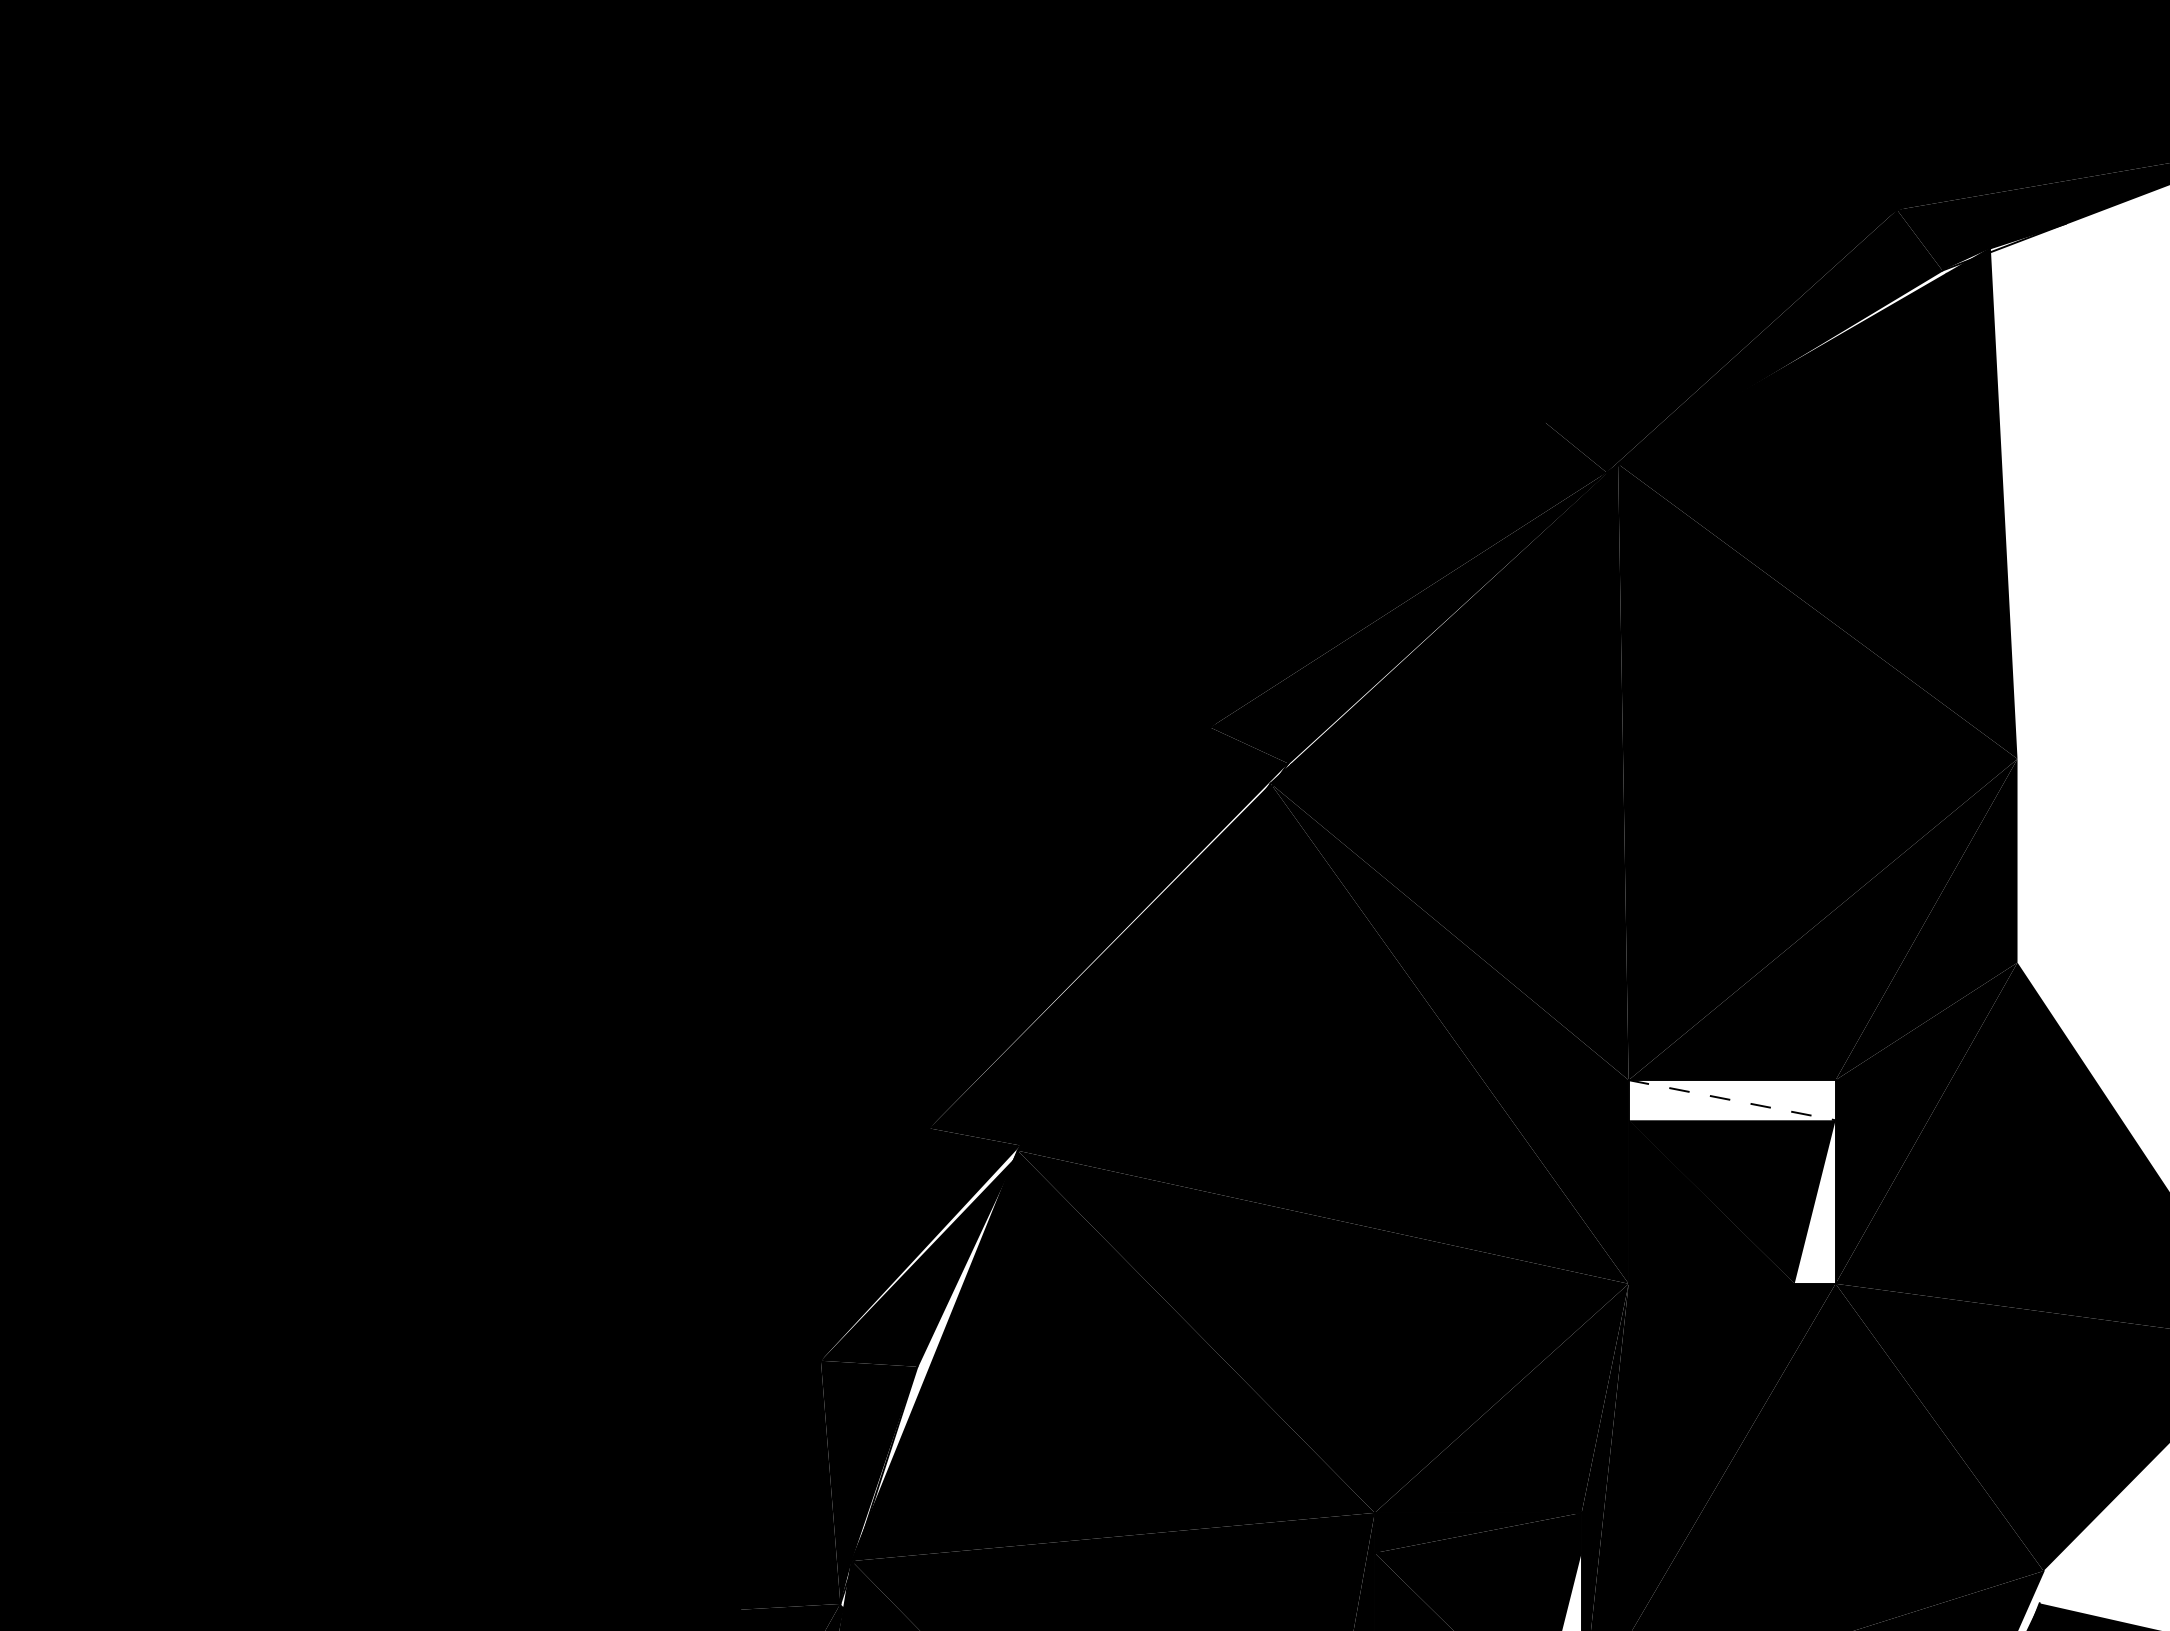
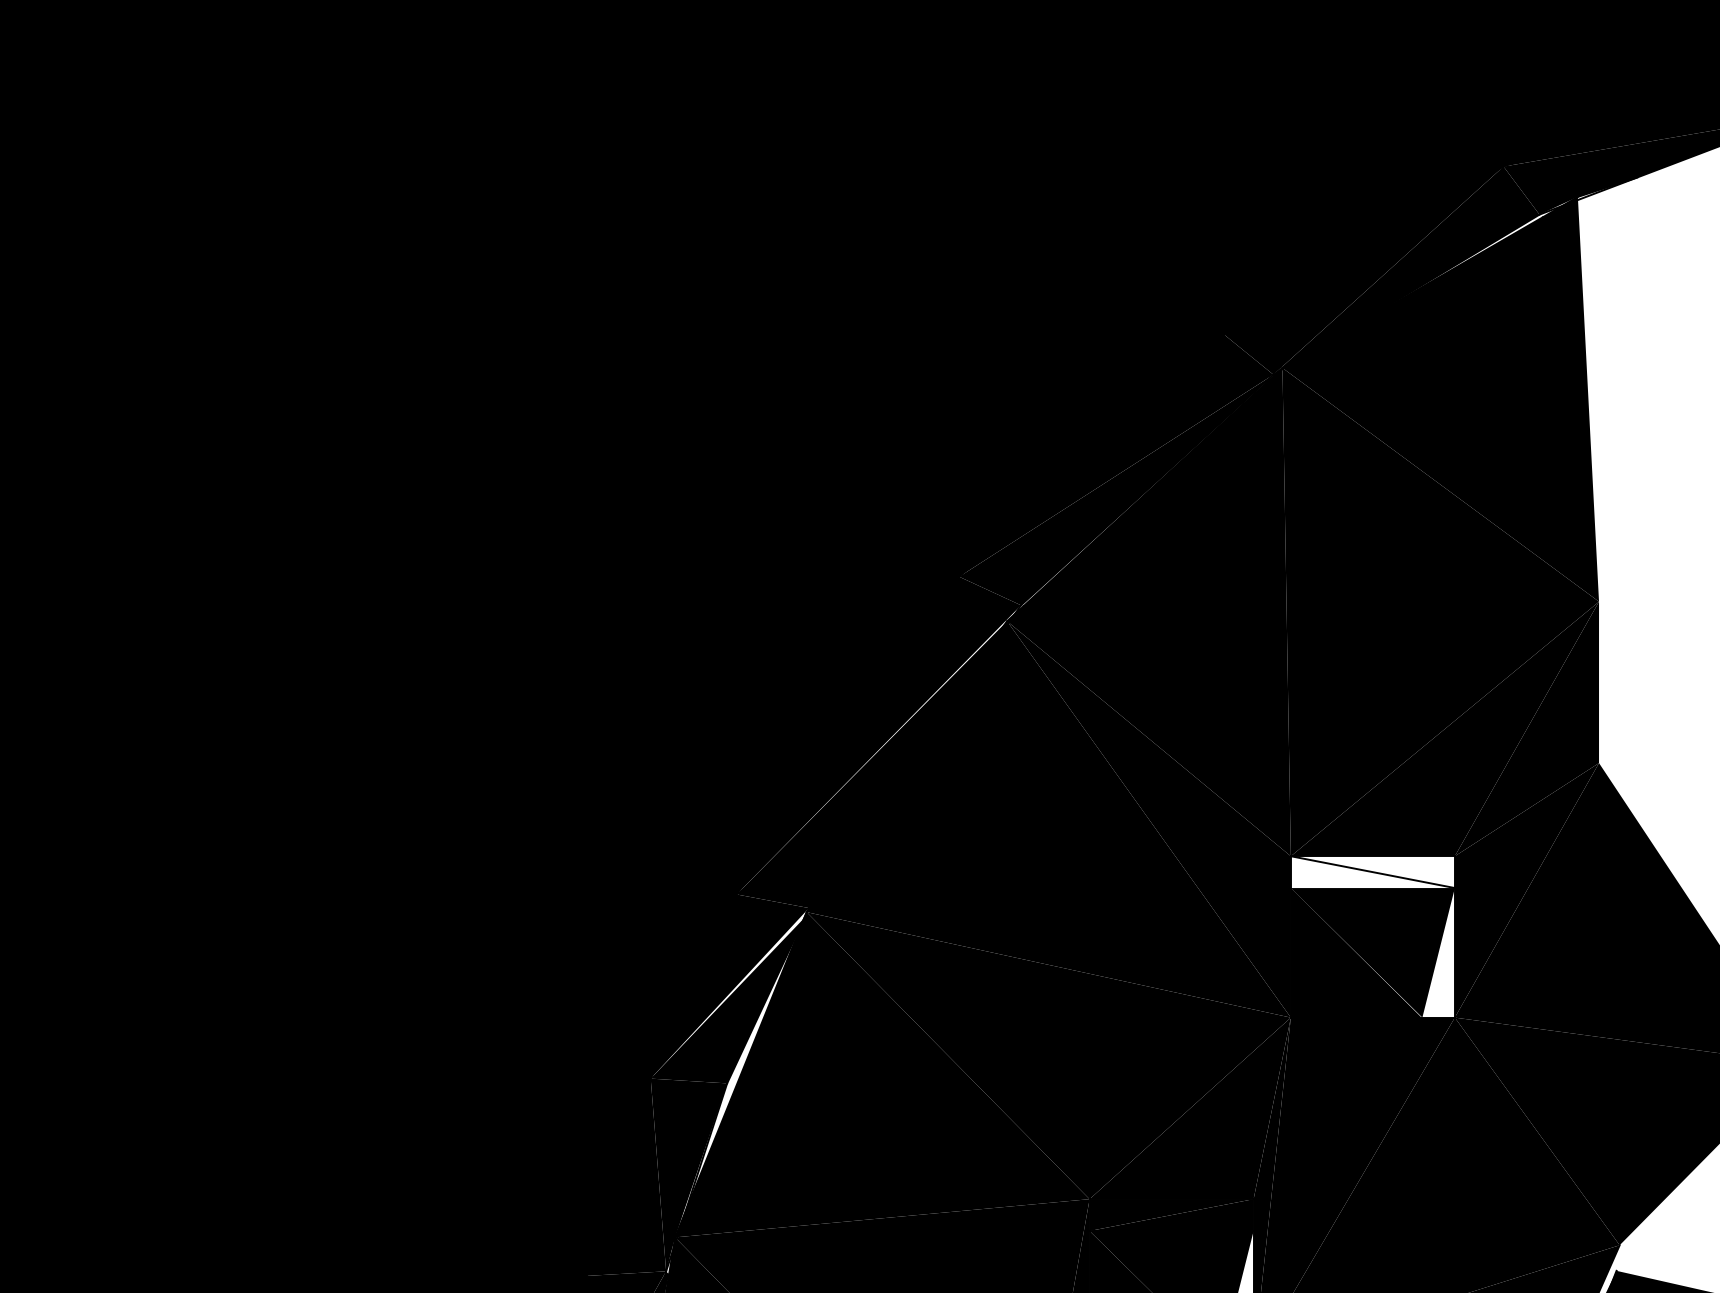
line: (1732, 1100) -> (1373, 872), dashed -> solid

